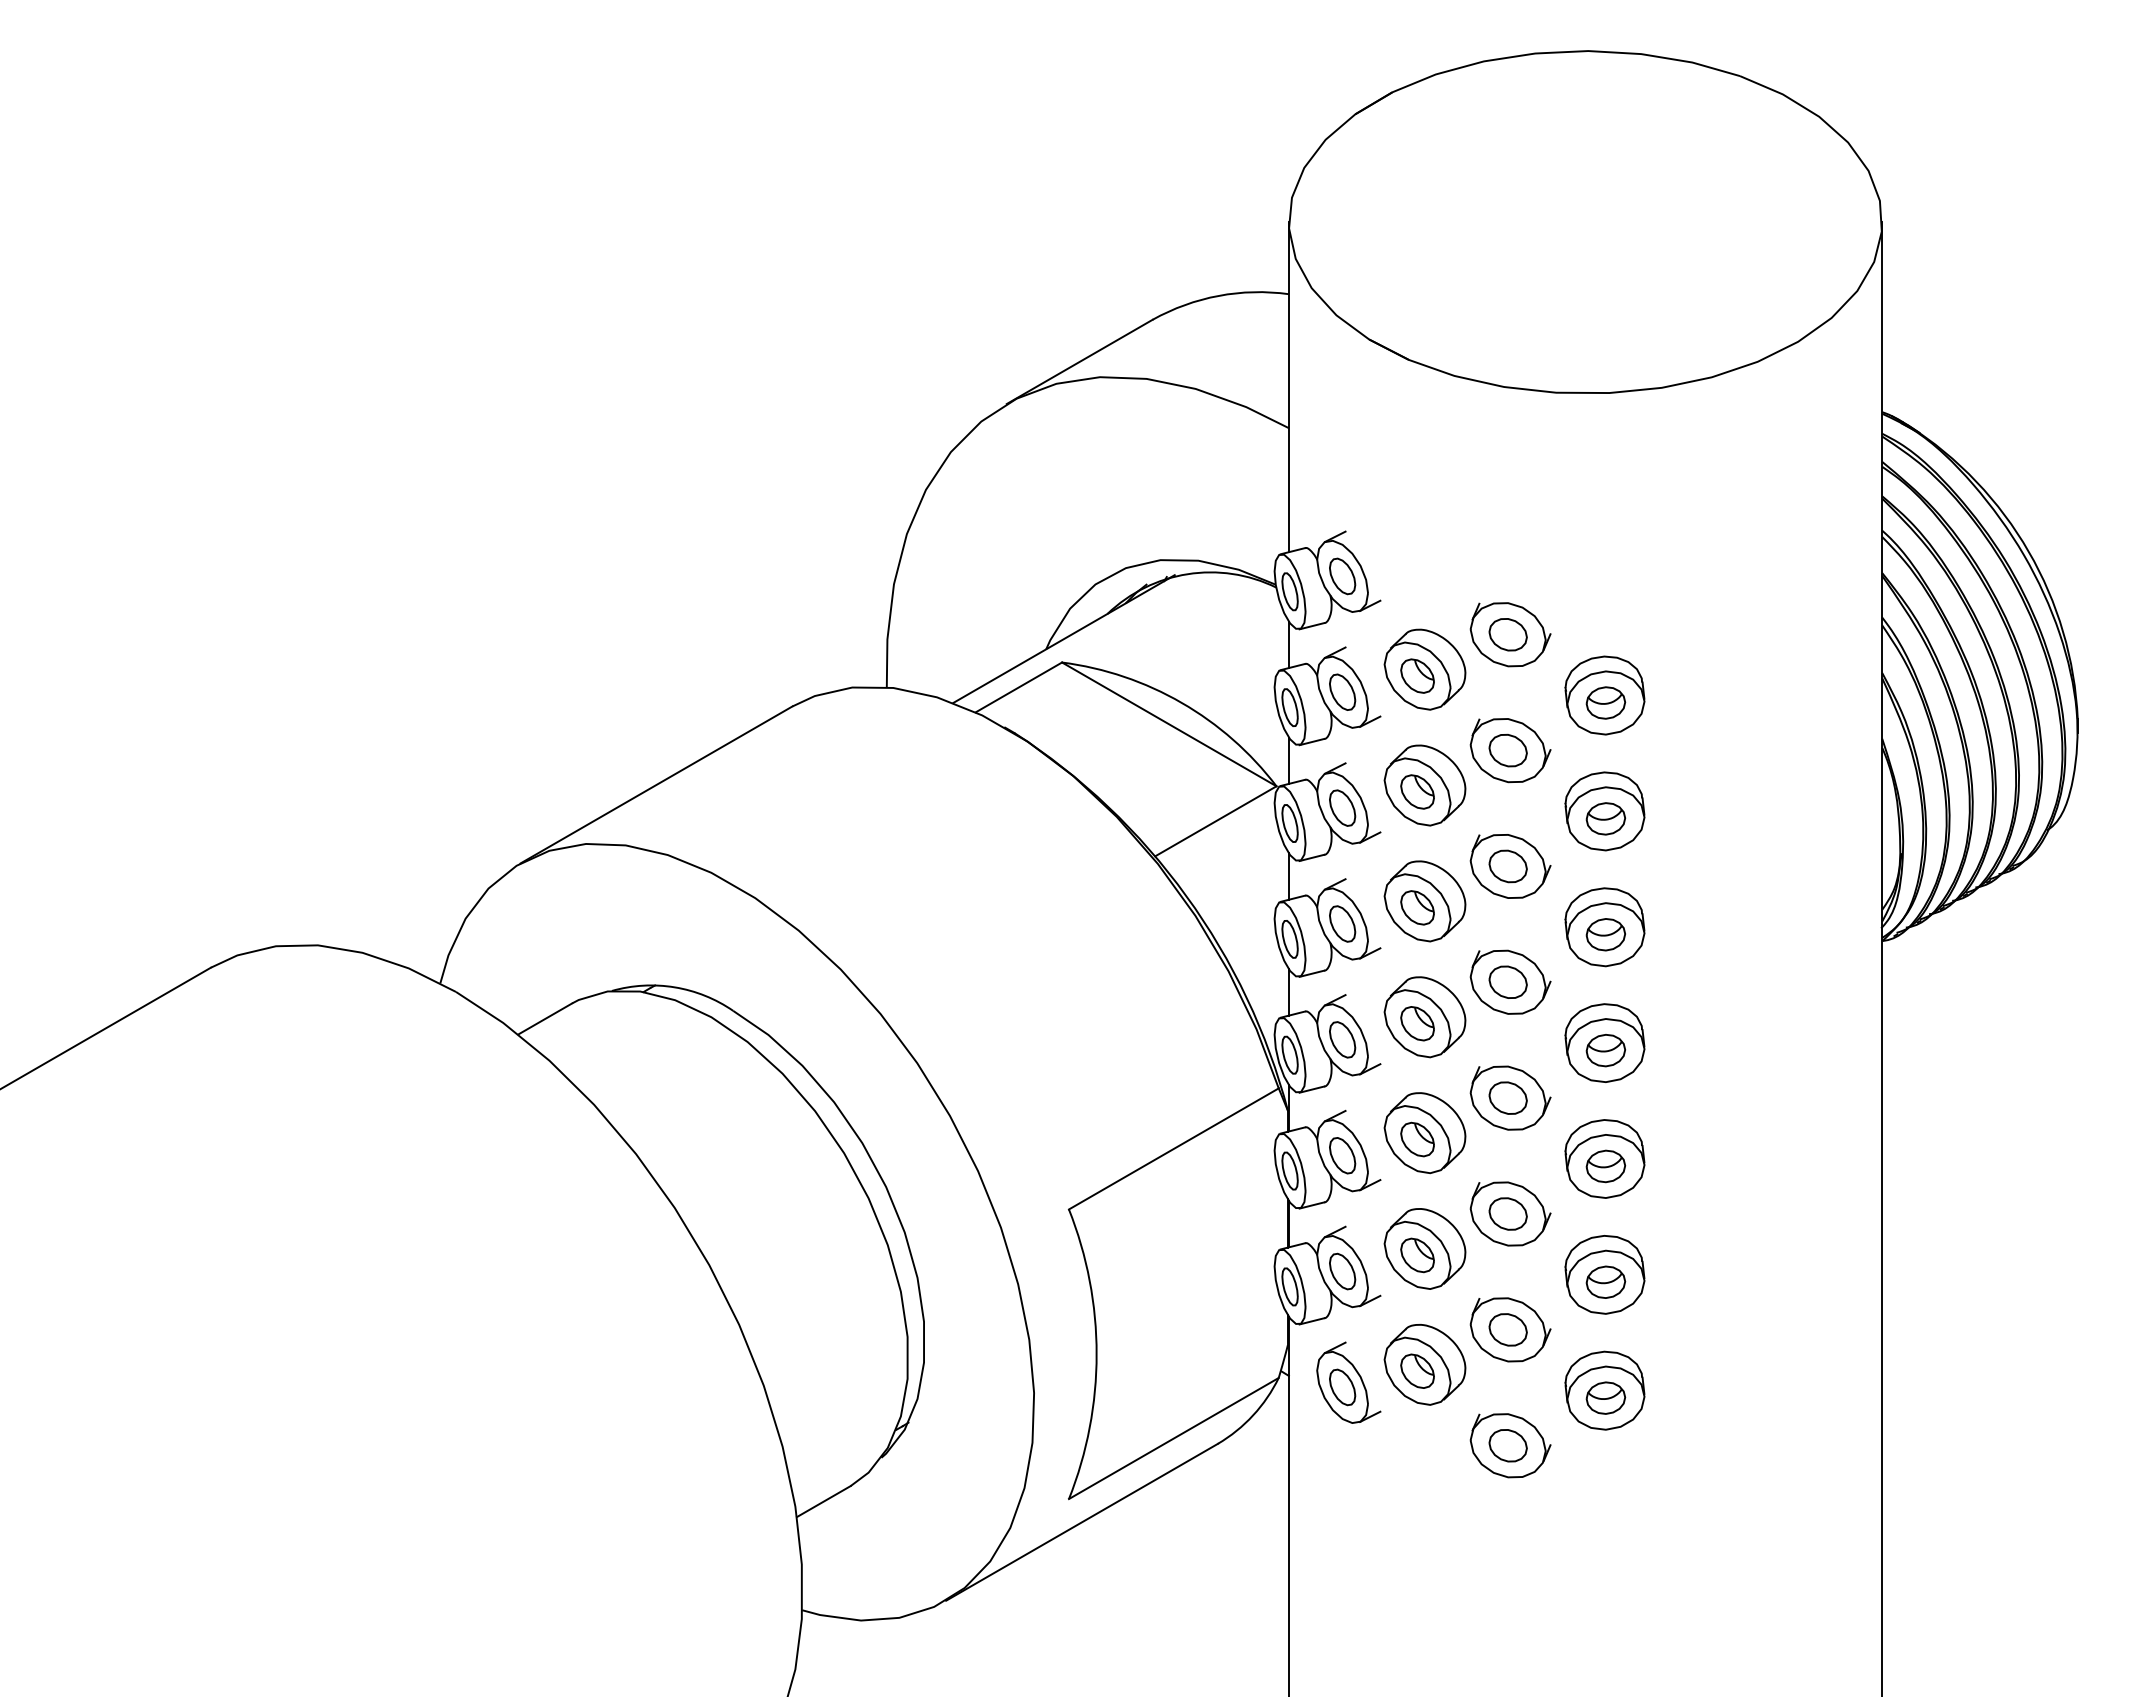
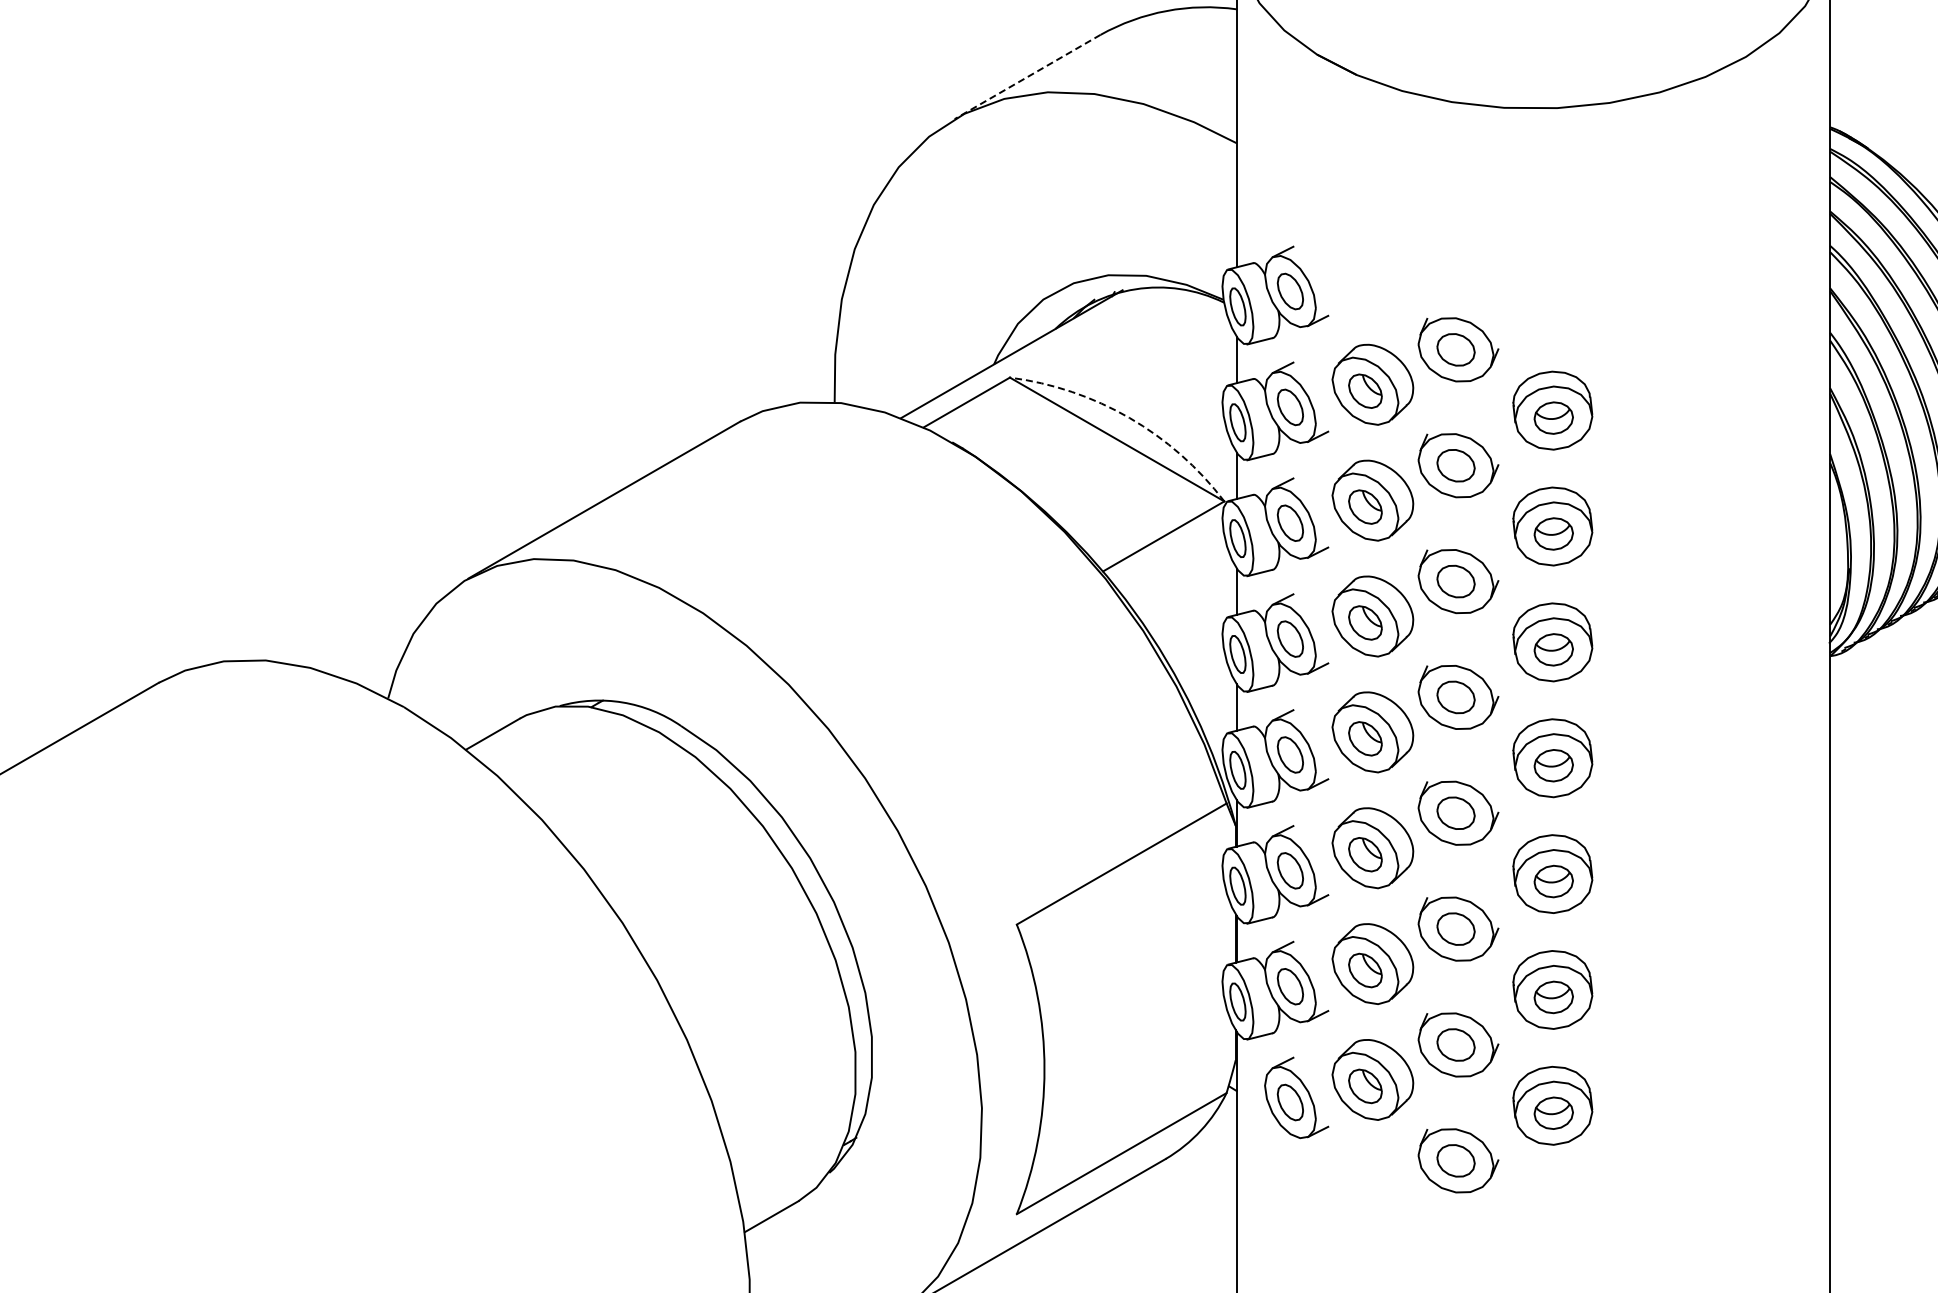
line: (1079, 362) -> (1027, 77), solid -> dashed
arc: (1181, 702) -> (1129, 417), solid -> dashed

